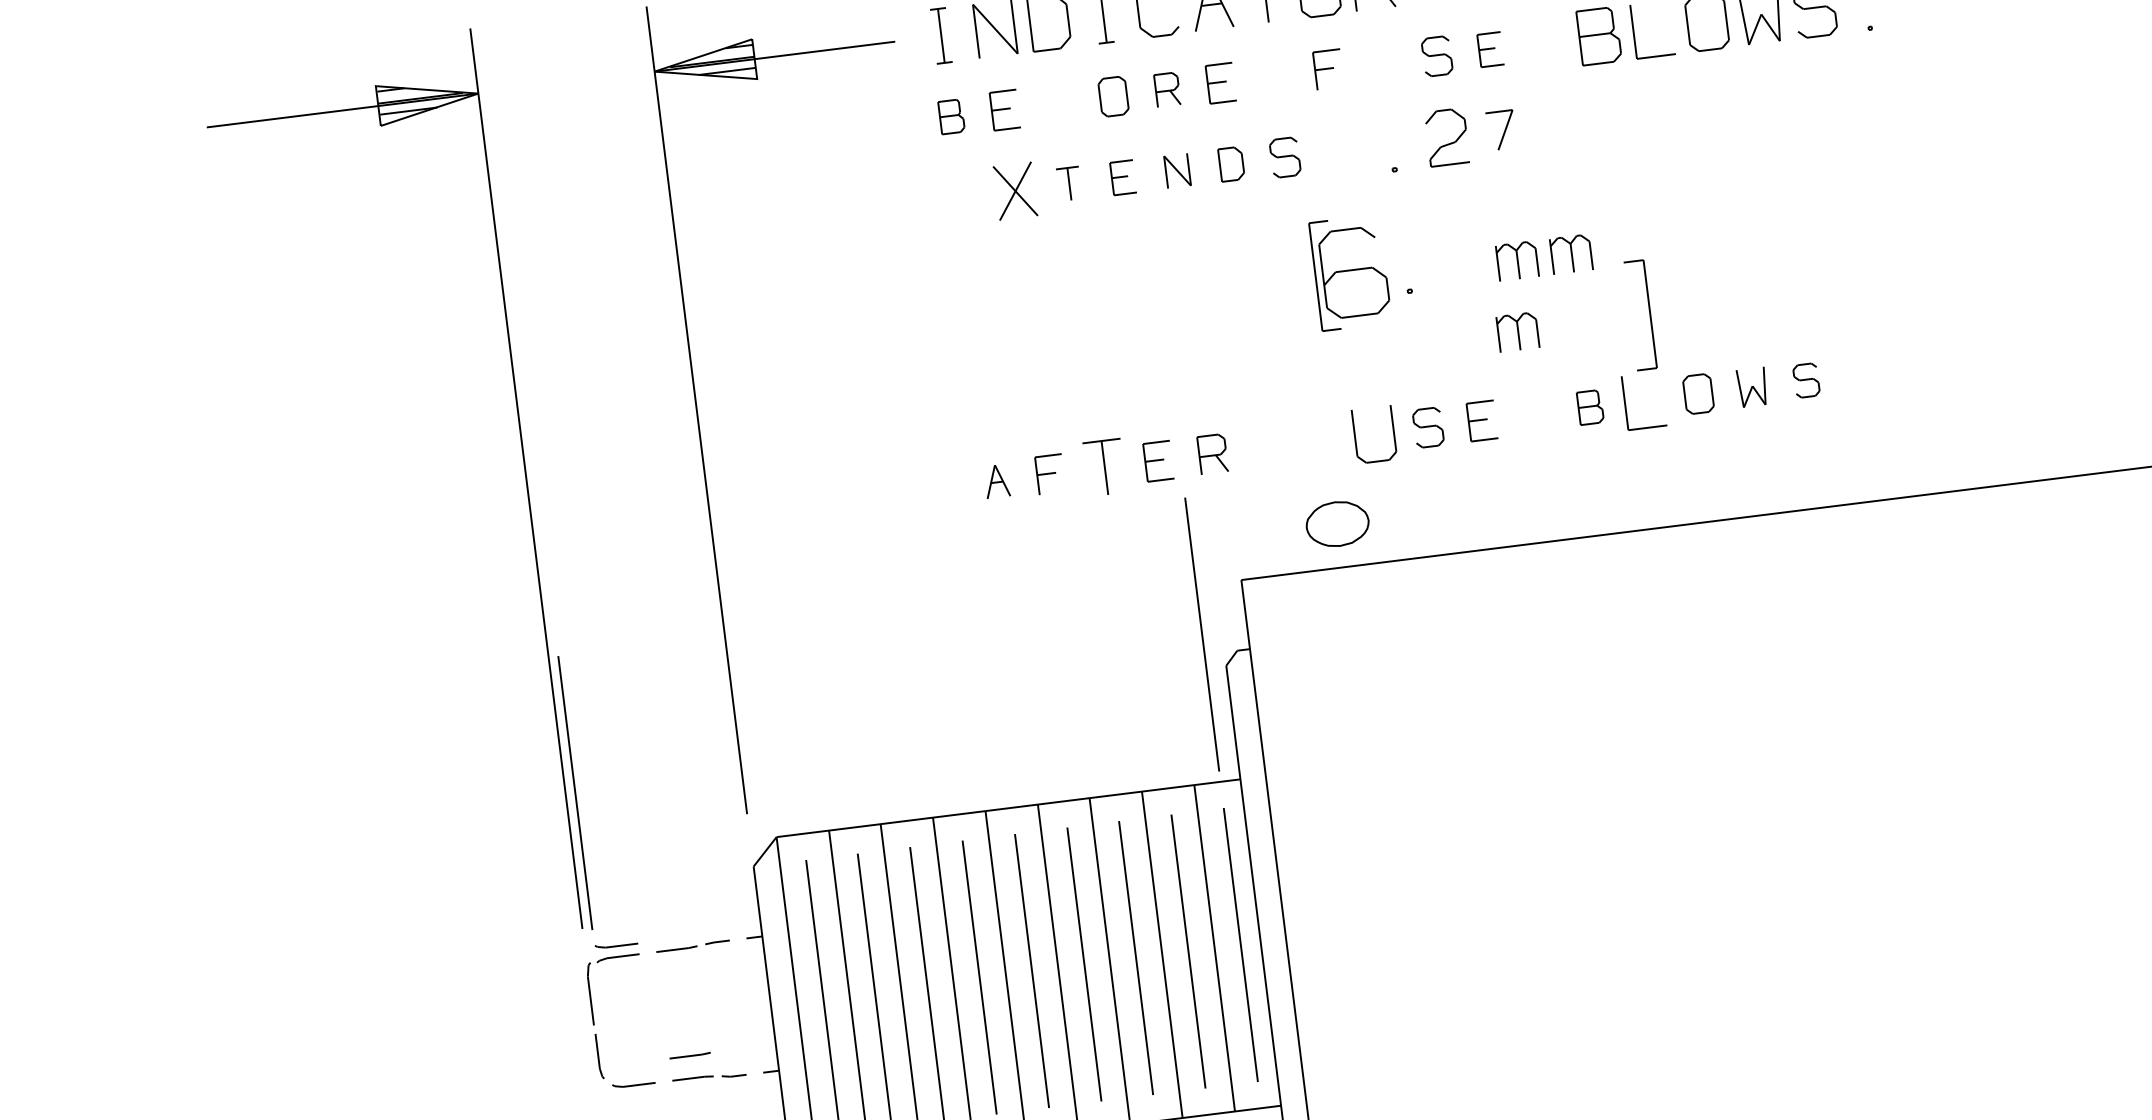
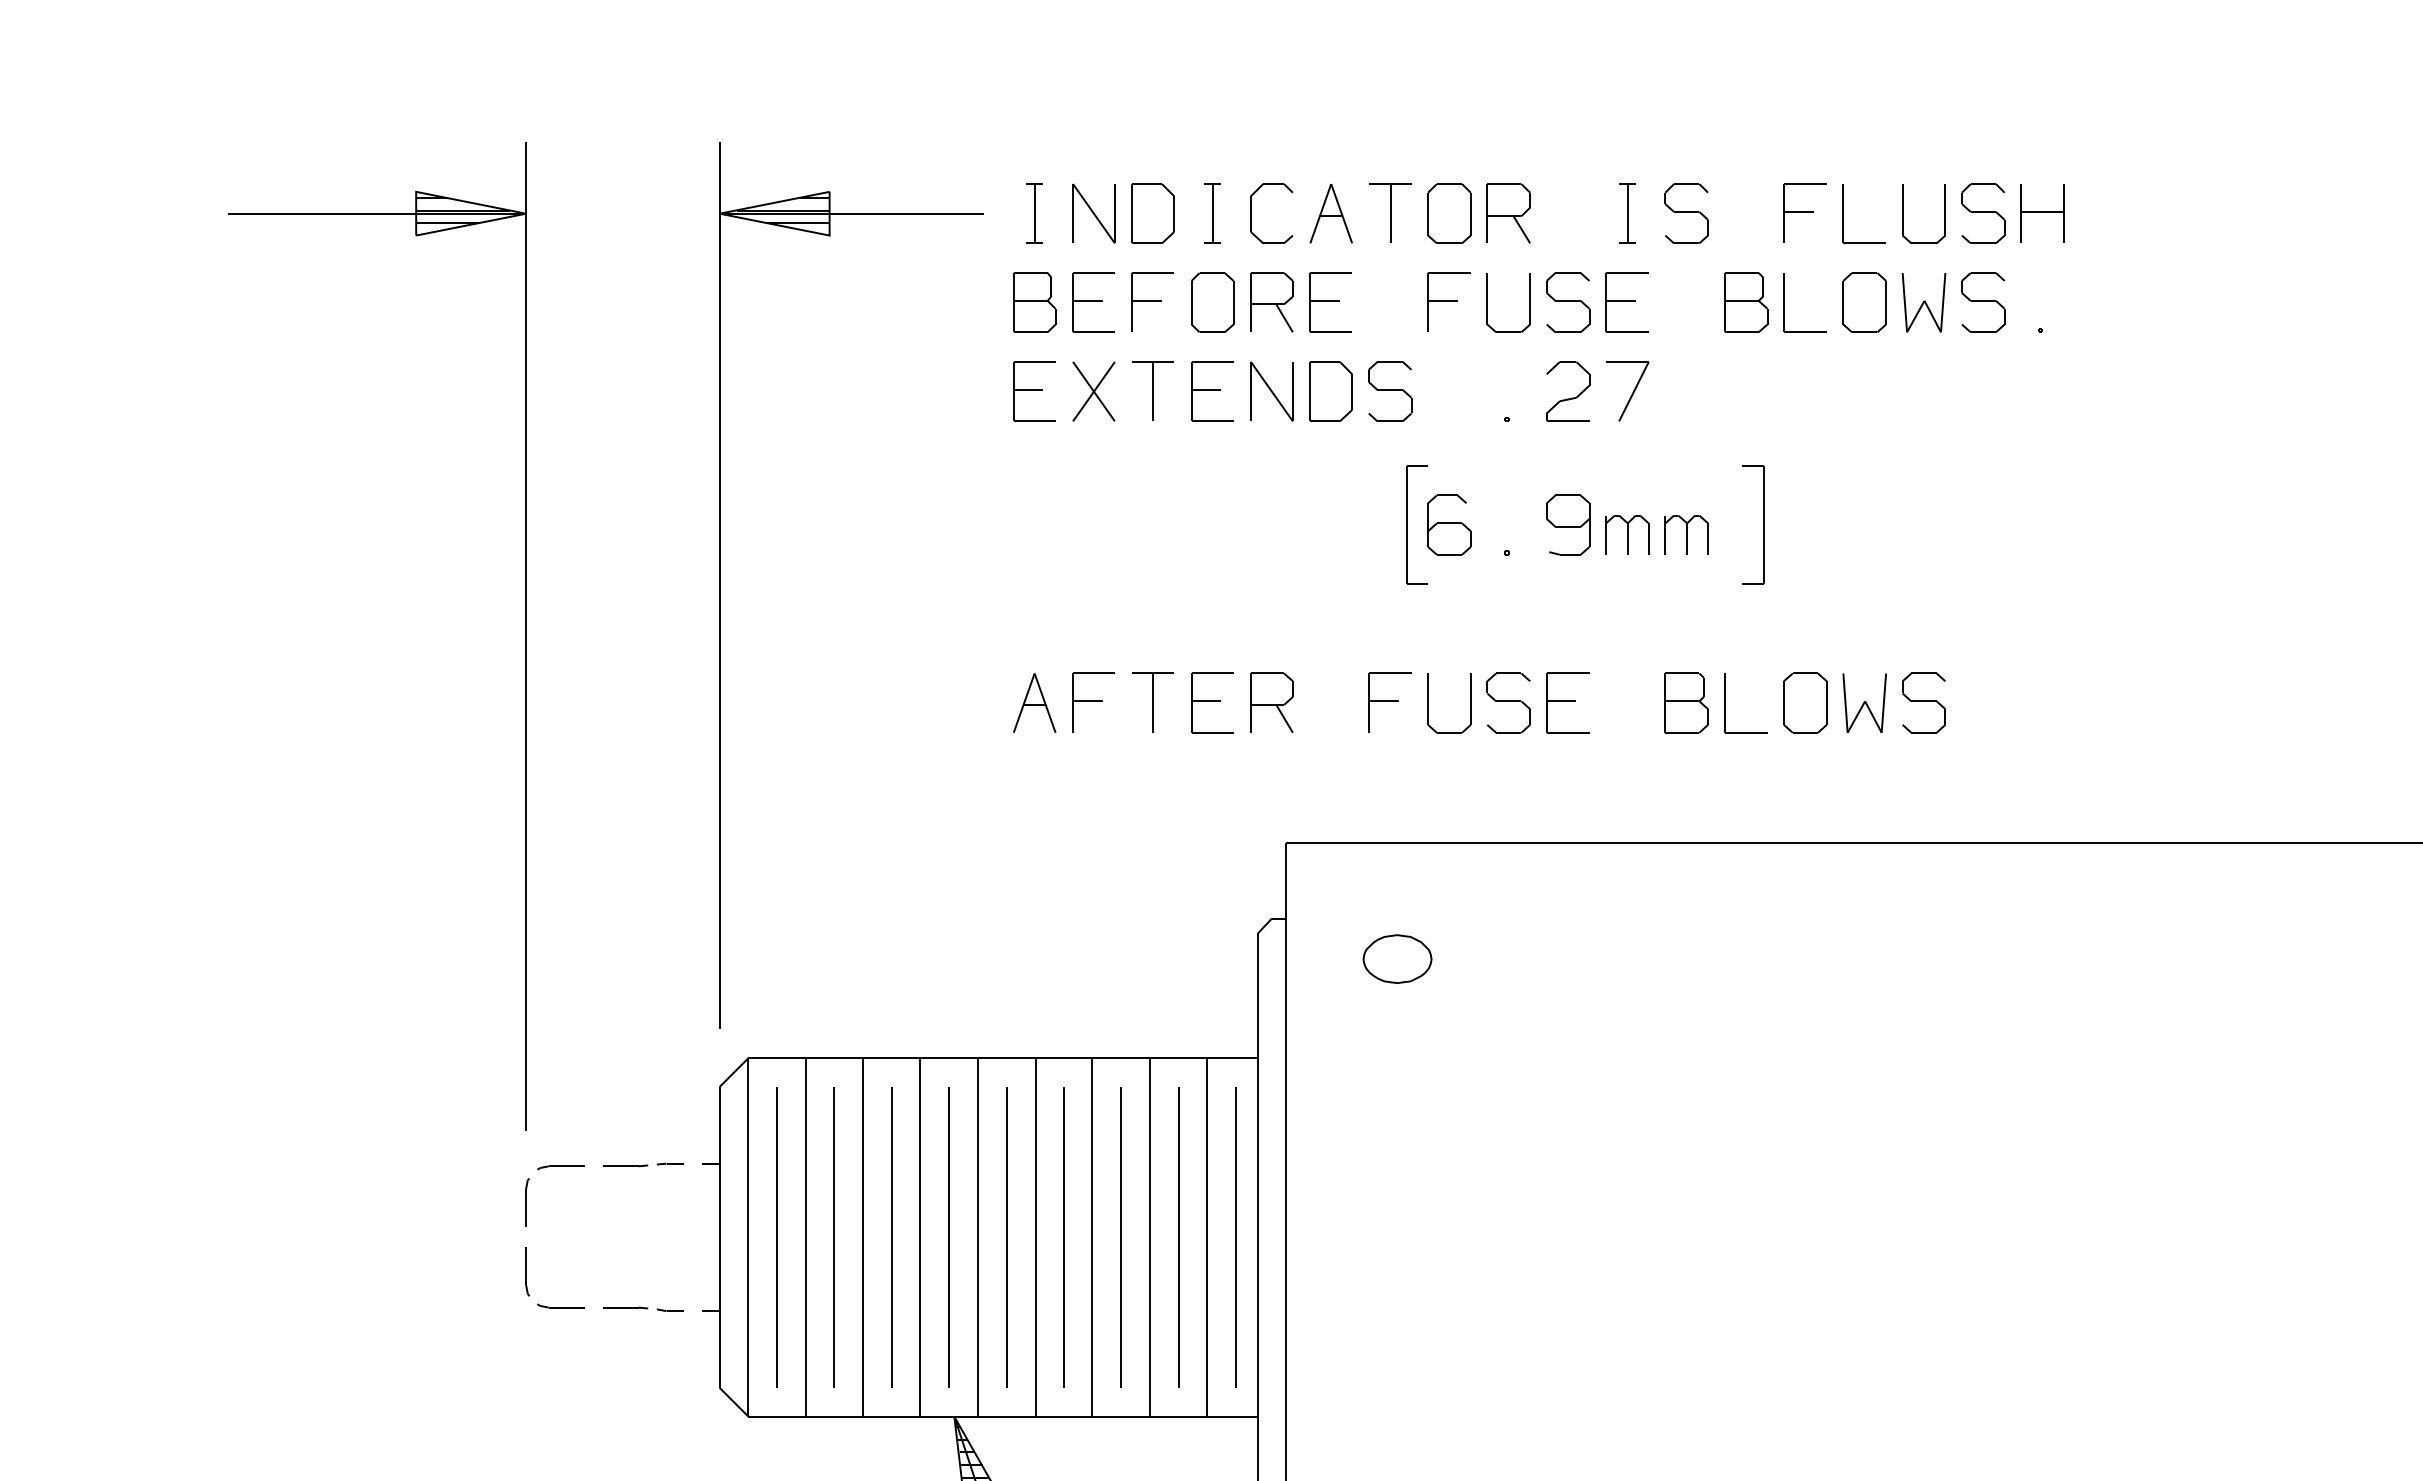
part: (1490, 49) -> (1626, 302), size x1.67
part: (1437, 56) -> (1568, 302), size x1.43
part: (1363, 65) -> (1487, 302), added
part: (1328, 68) -> (1448, 301), size x1.43
part: (1220, 83) -> (1330, 302), size x1.43
part: (1167, 89) -> (1271, 302), size x1.67
part: (1113, 96) -> (1212, 302), size x1.43
part: (1058, 102) -> (1152, 301), added
part: (1005, 110) -> (1093, 302), size x1.43
part: (951, 116) -> (1034, 302), size x1.67
part: (1501, 130) -> (1627, 391), size x1.43
part: (1285, 157) -> (1390, 391), size x1.43
part: (1230, 164) -> (1330, 391), size x1.67
part: (1177, 170) -> (1271, 391), size x1.67
part: (1123, 177) -> (1212, 391), size x1.67
part: (1068, 183) -> (1152, 390), size x1.67
part: (961, 197) -> (1034, 391), added
part: (1462, 258) -> (1568, 524), added
part: (1354, 271) -> (1449, 524), size x0.62
part: (1649, 313) -> (1763, 524), moved
part: (1517, 331) -> (1618, 611), removed
part: (1805, 380) -> (1923, 702), size x1.67
part: (1752, 386) -> (1864, 702), size x1.43
part: (1698, 393) -> (1805, 702), size x1.43
part: (1590, 406) -> (1686, 702), size x1.67
part: (1481, 420) -> (1567, 702), size x1.43
part: (1428, 427) -> (1508, 702), size x1.43
part: (1319, 440) -> (1389, 702), added
part: (1212, 454) -> (1271, 702), size x1.43
part: (1158, 460) -> (1212, 702), size x1.43
part: (1050, 474) -> (1093, 702), size x1.43
part: (996, 480) -> (1034, 702), size x1.67
part: (1337, 523) -> (1397, 958), moved
line: (1201, 634) -> (1235, 896), removed
line: (575, 793) -> (536, 983), removed
part: (616, 944) -> (560, 1152), removed
part: (591, 993) -> (527, 1202), size x0.71
part: (690, 1055) -> (625, 1282), removed

